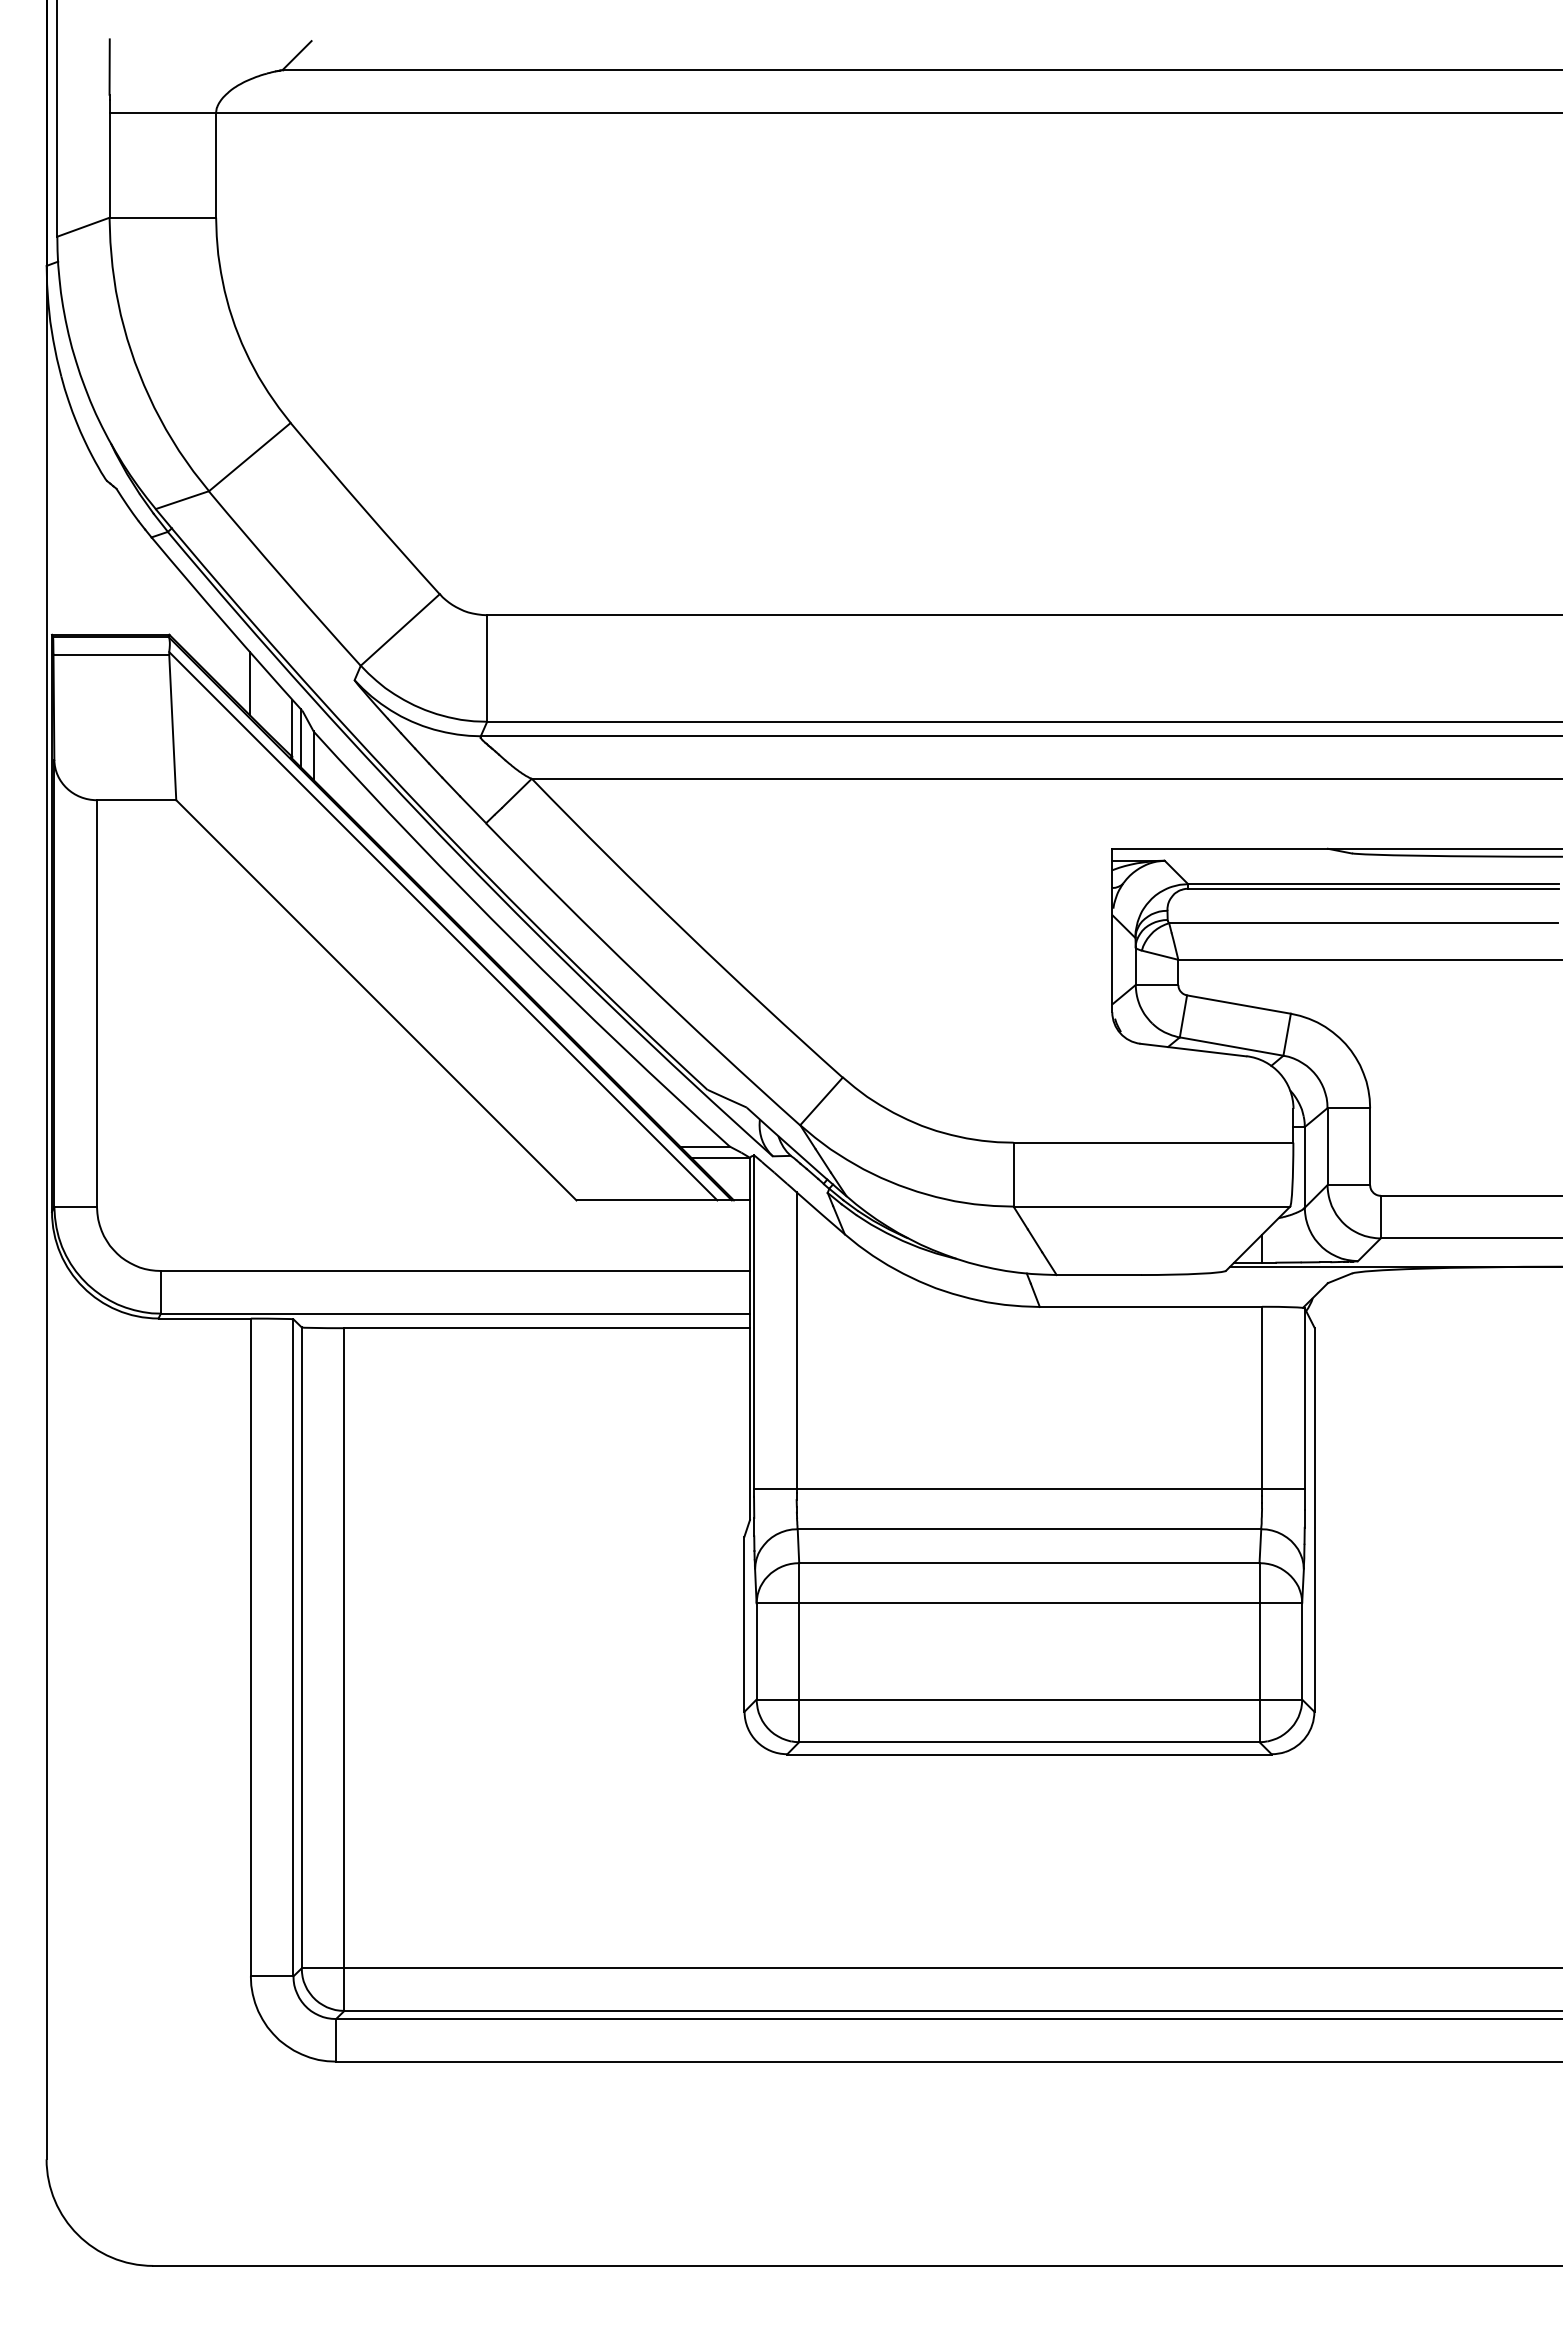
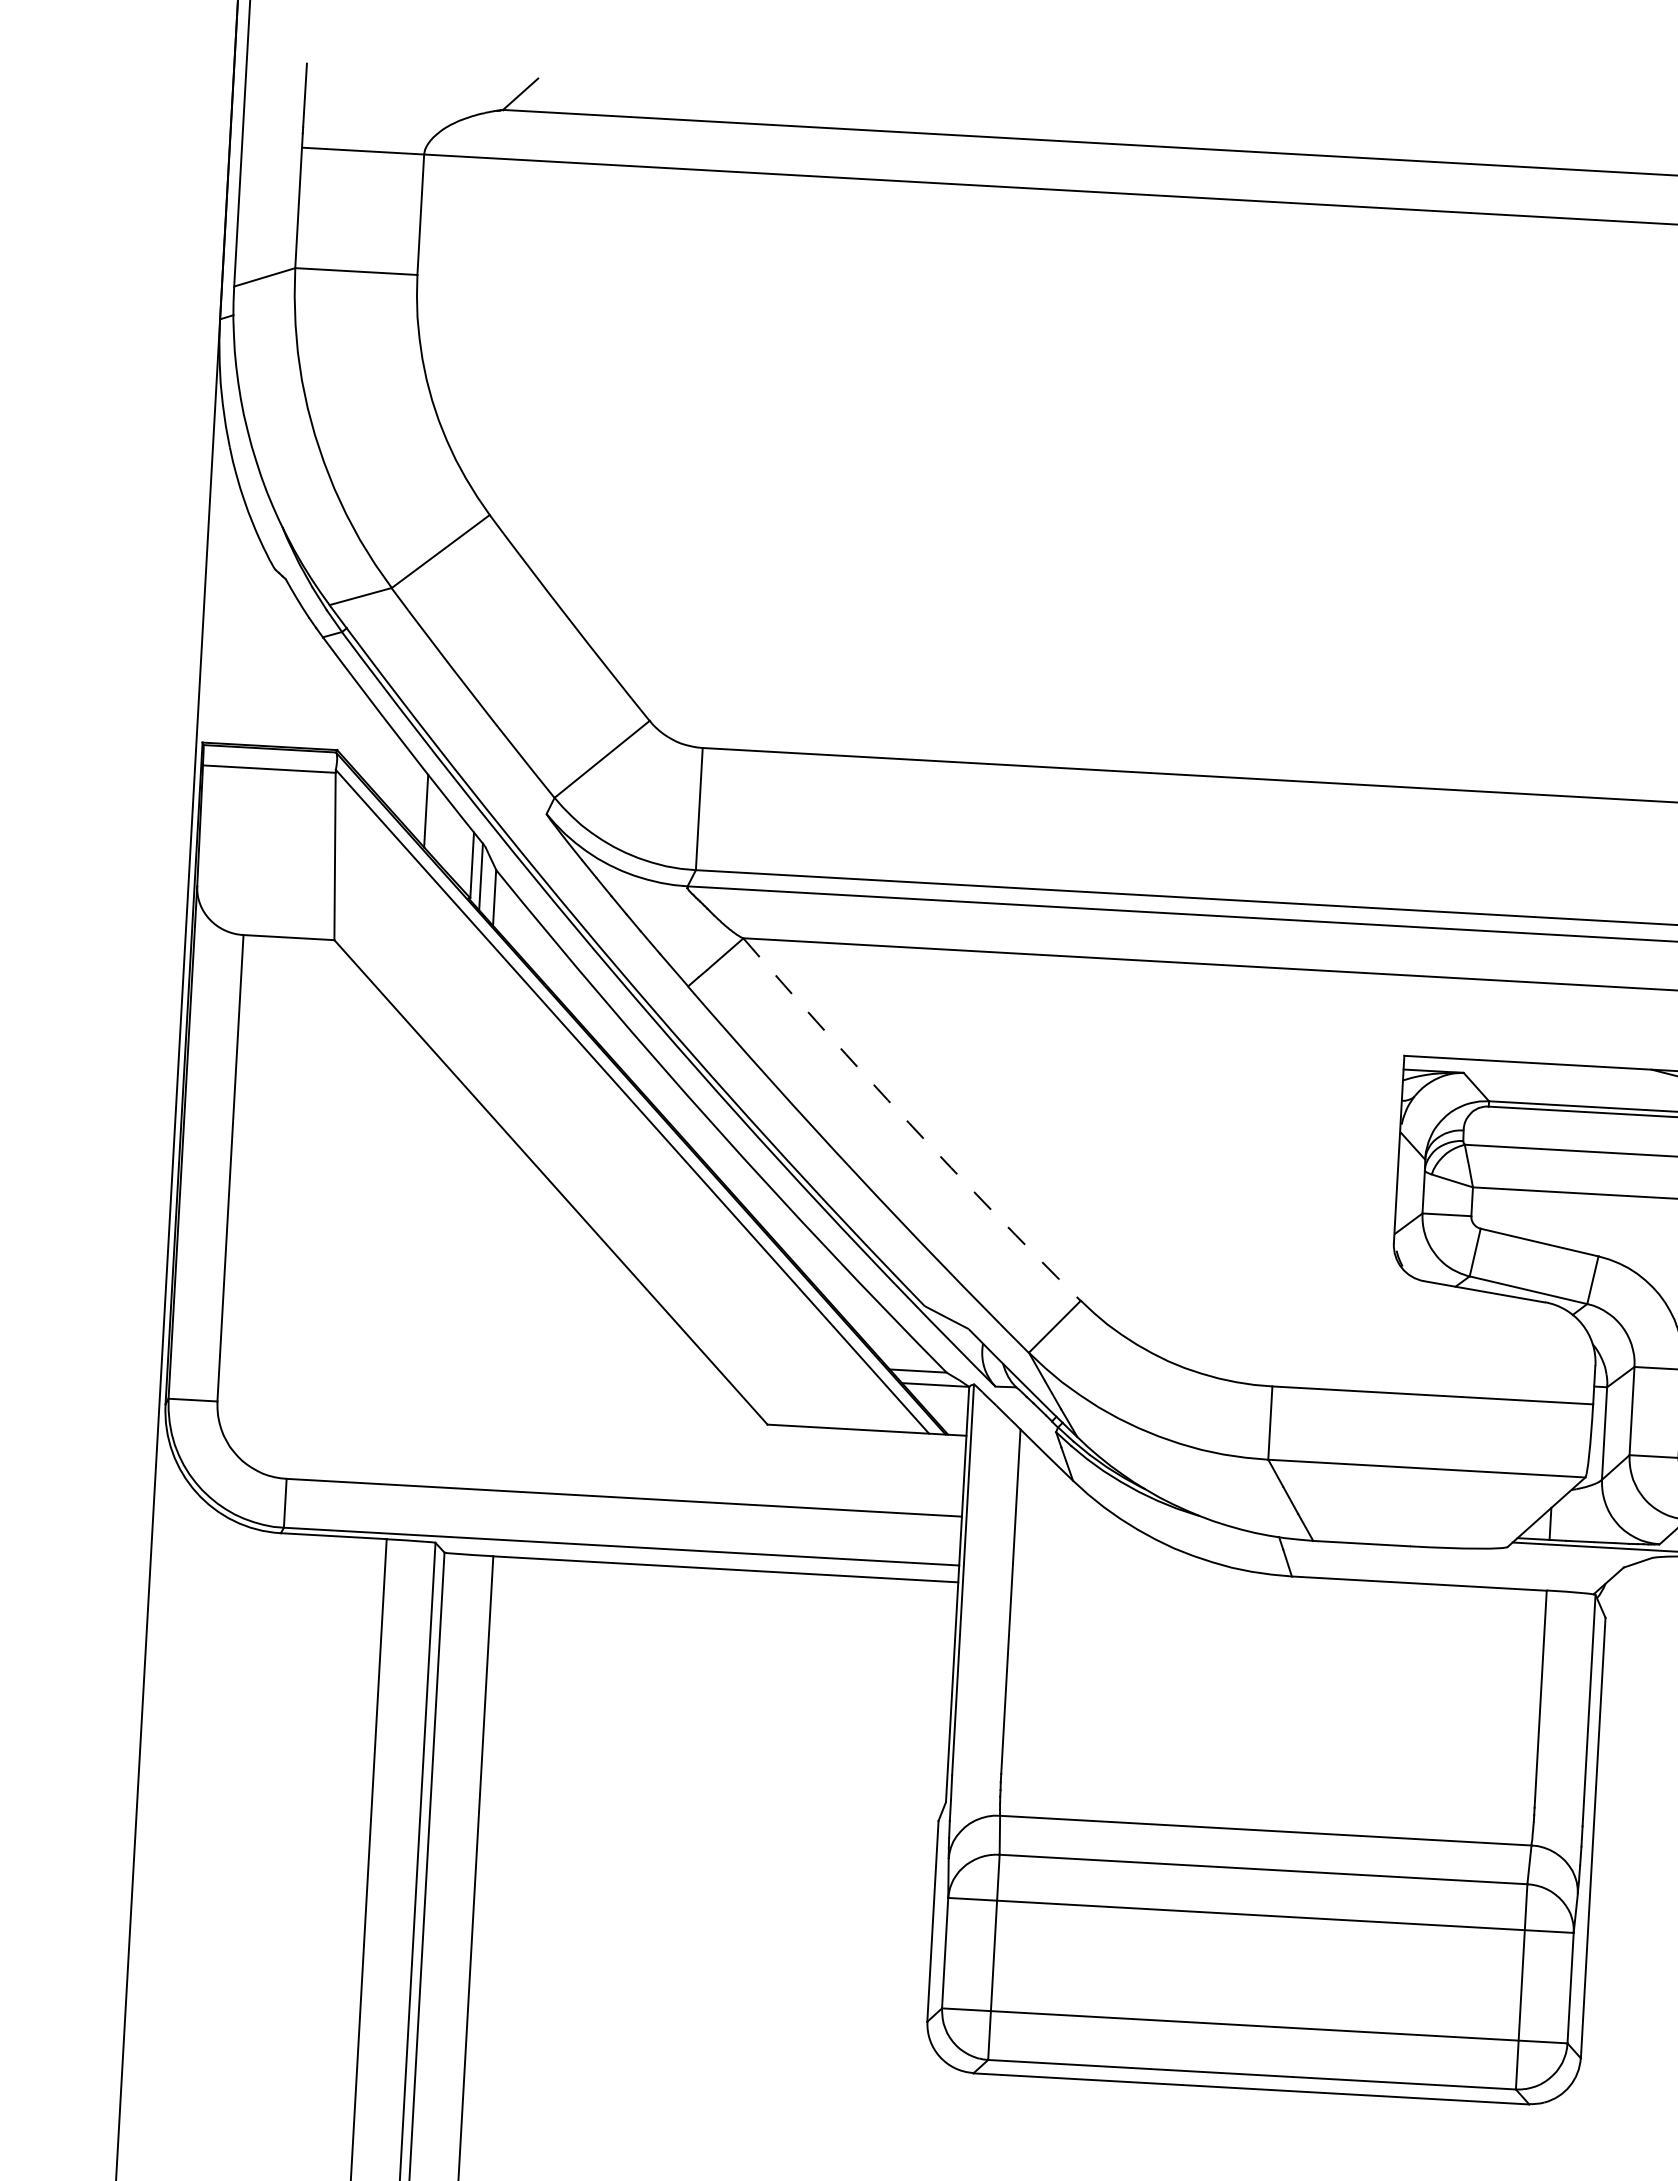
arc: (684, 931) -> (908, 1123), solid -> dashed
line: (1029, 1489) -> (1268, 1785), removed

